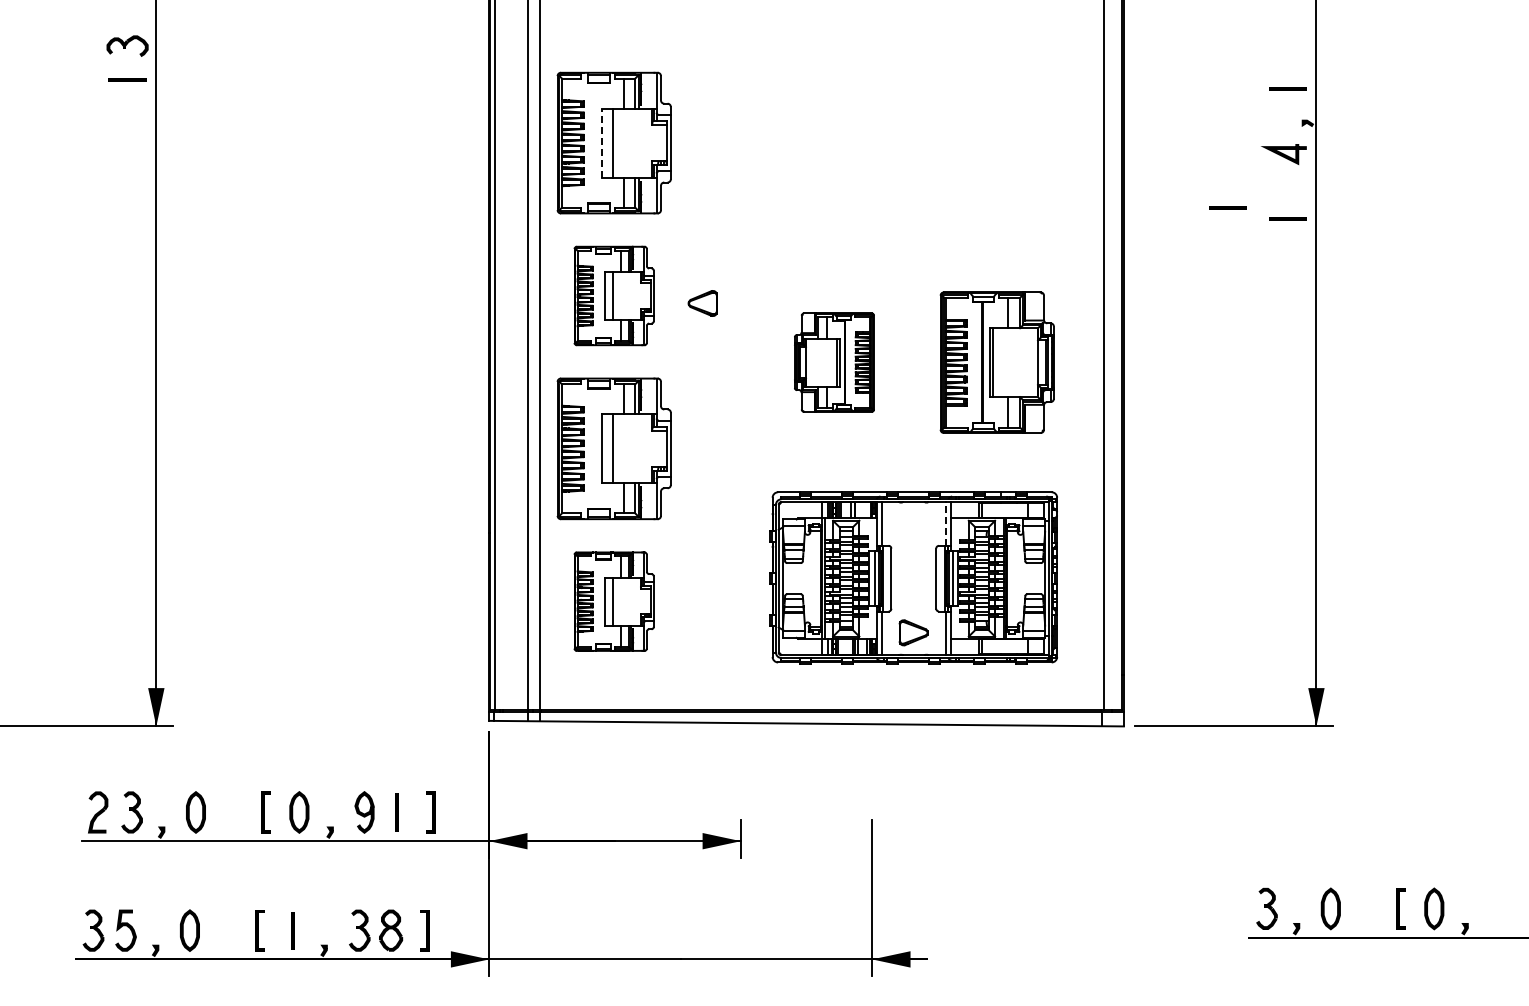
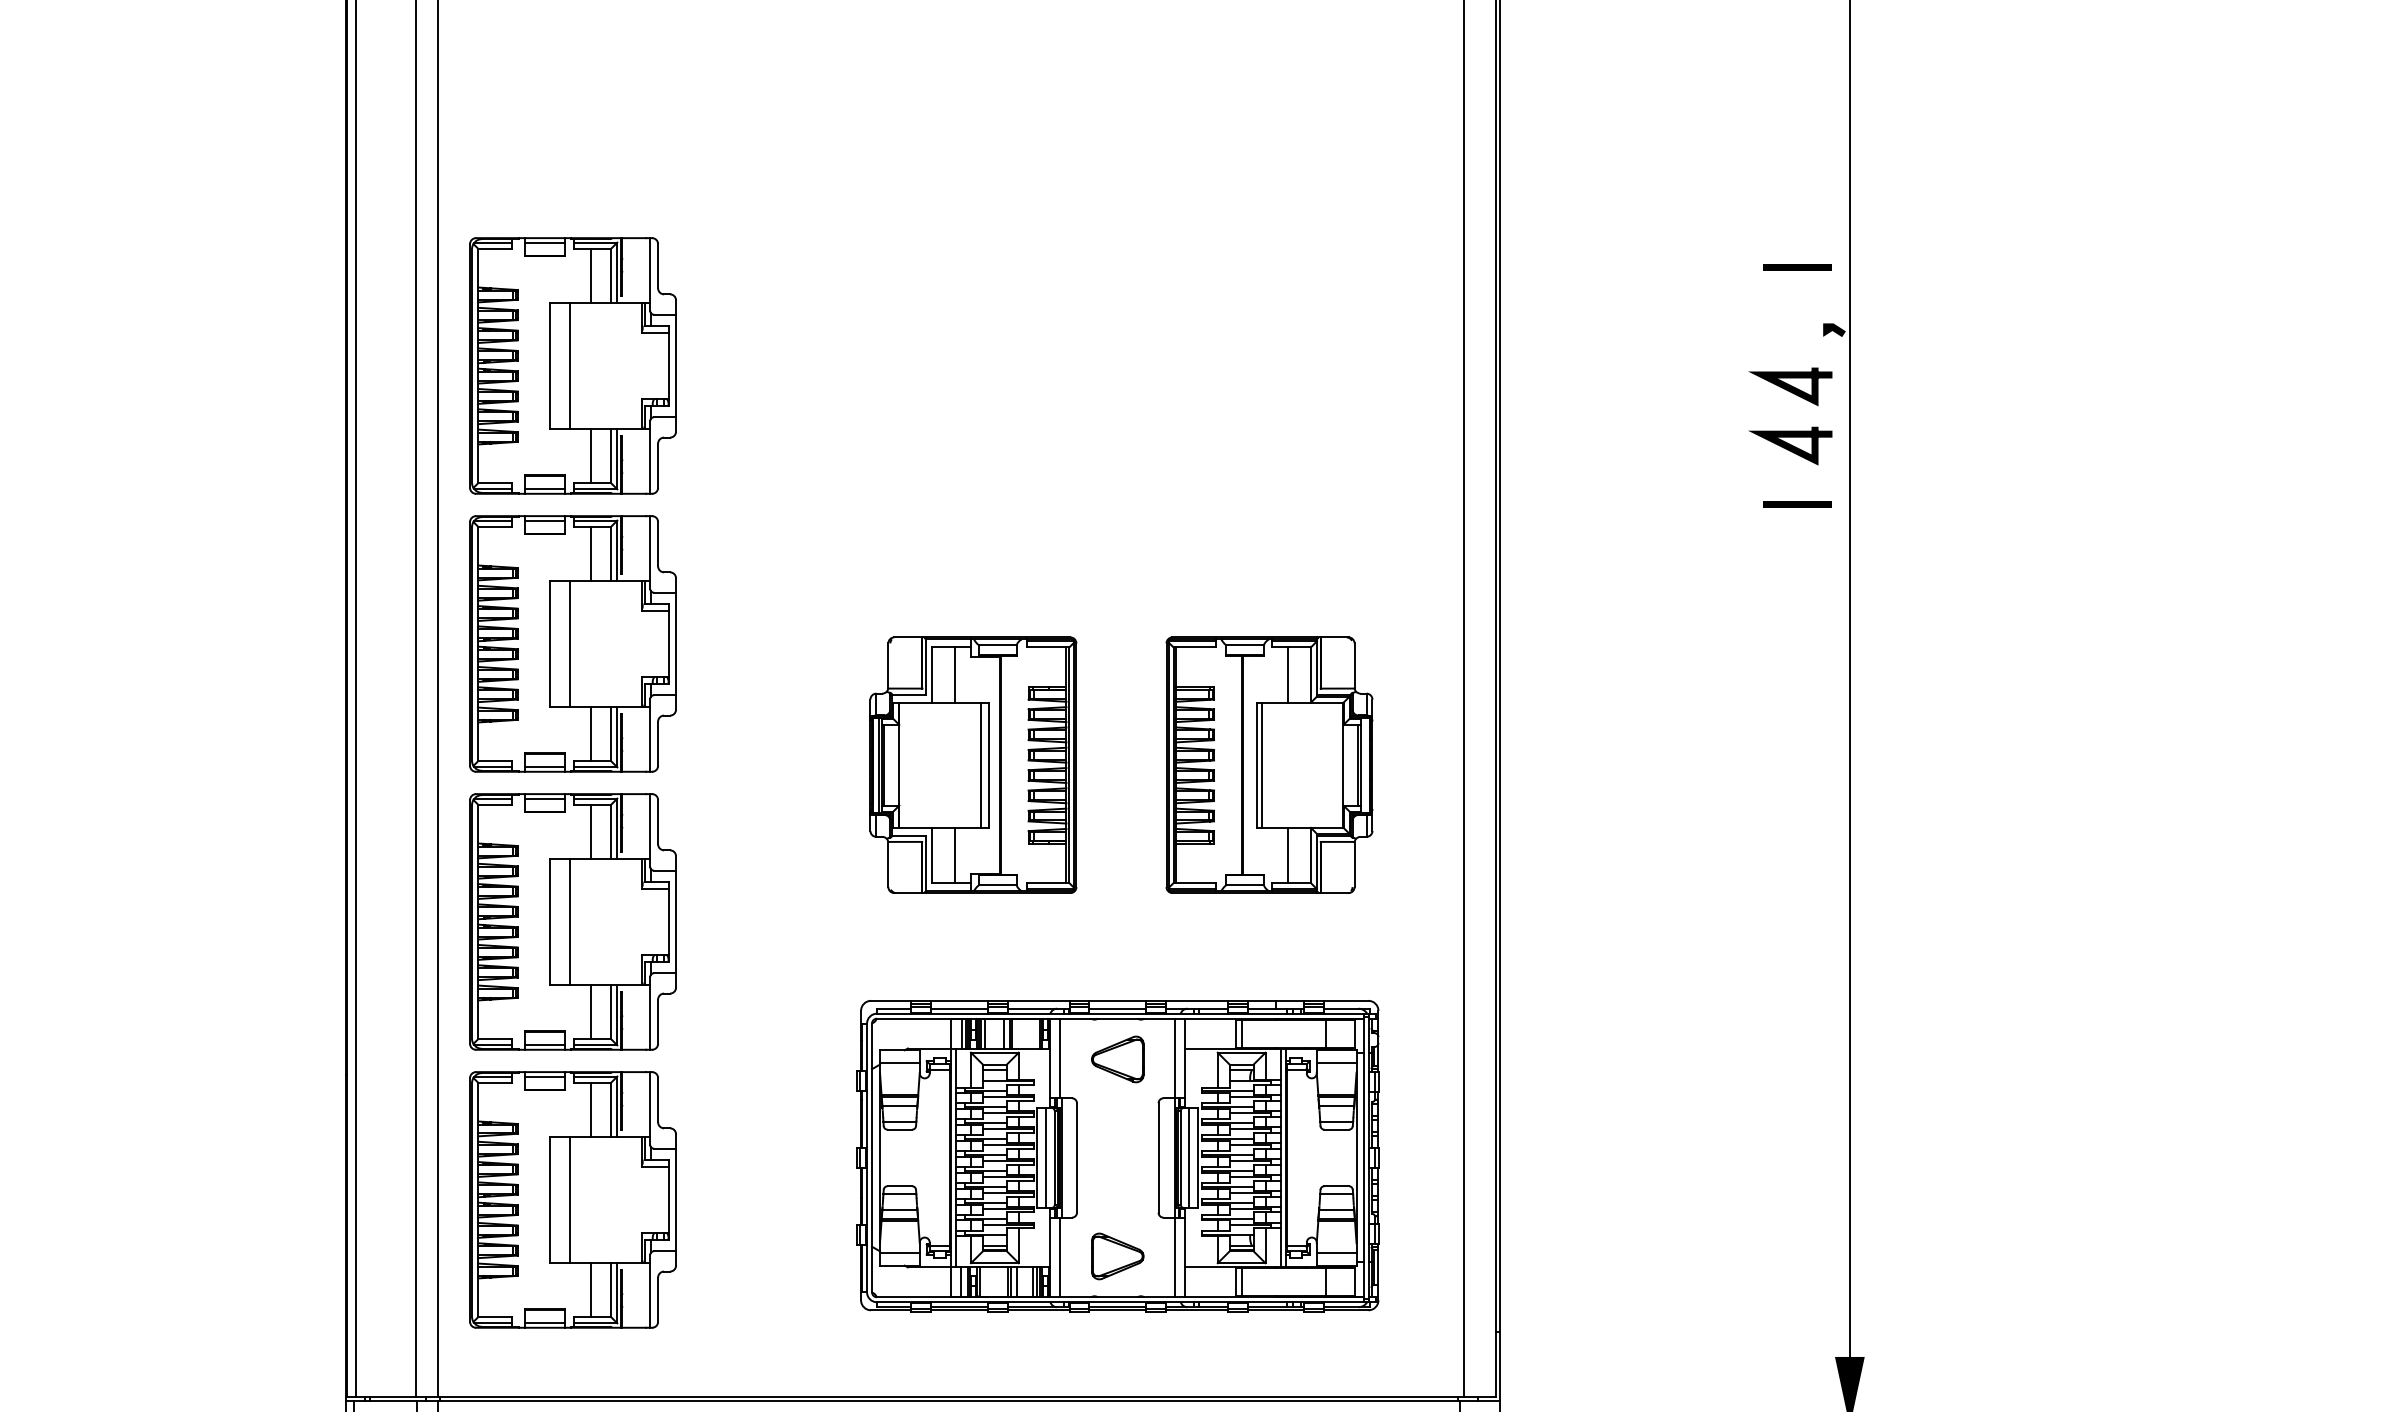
line: (601, 142) -> (549, 364), dashed -> solid
line: (1283, 186) -> (1789, 444), added
line: (1227, 207) -> (1688, 483), removed
part: (613, 295) -> (571, 643), size x1.43
part: (702, 303) -> (1117, 1059), moved
part: (834, 362) -> (973, 764), size x1.43
line: (945, 523) -> (1175, 1057), dashed -> solid
part: (613, 601) -> (571, 1199), size x1.43

